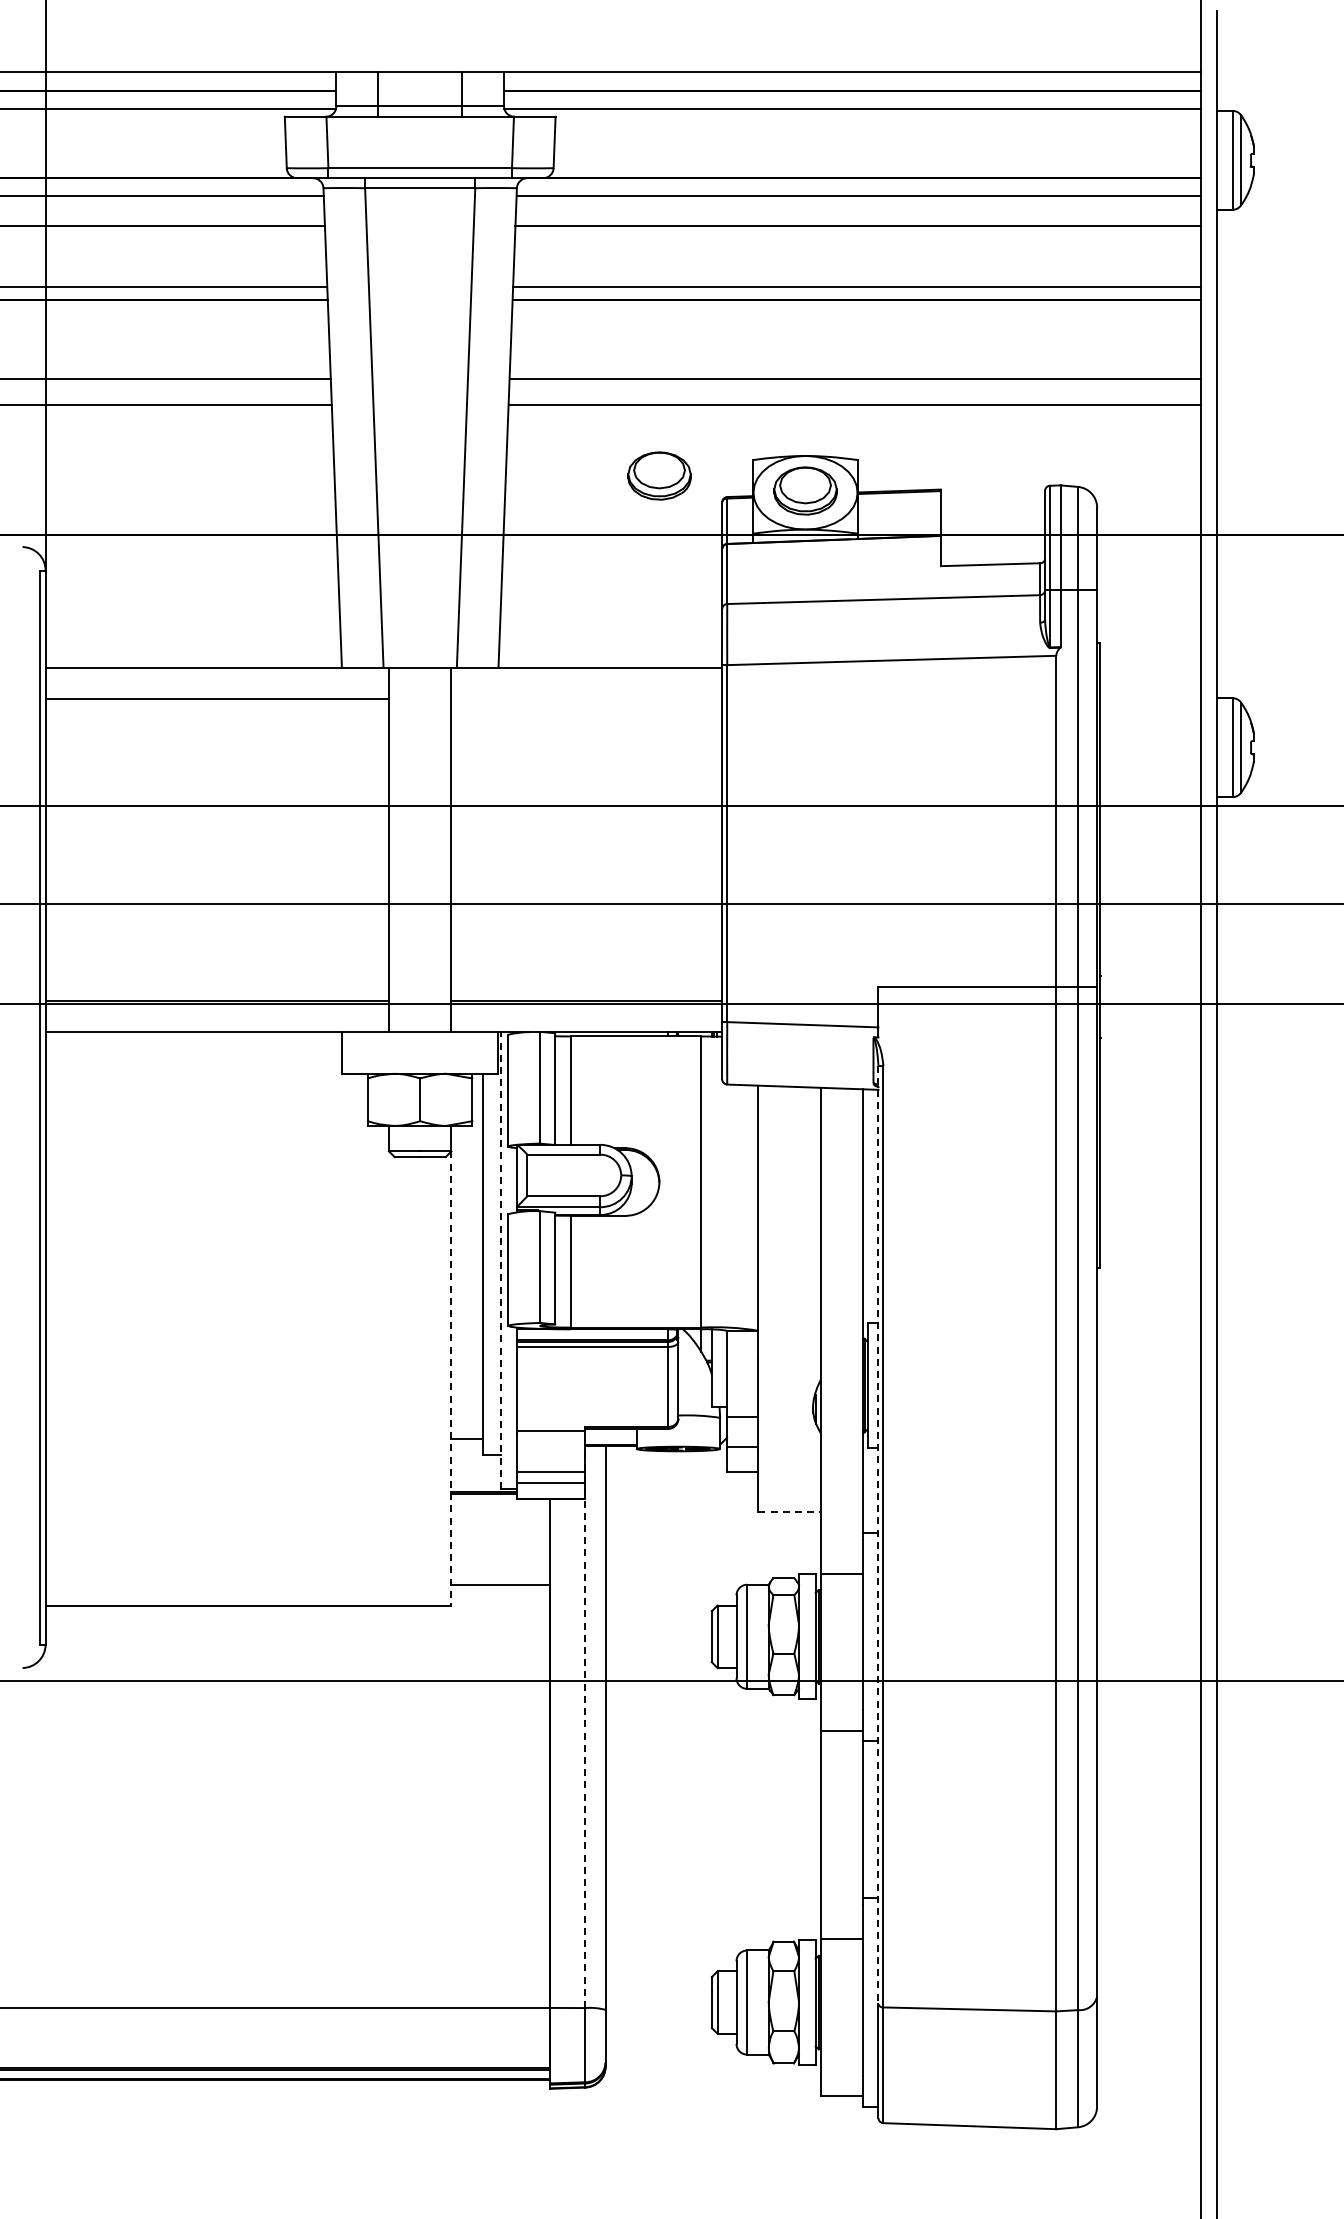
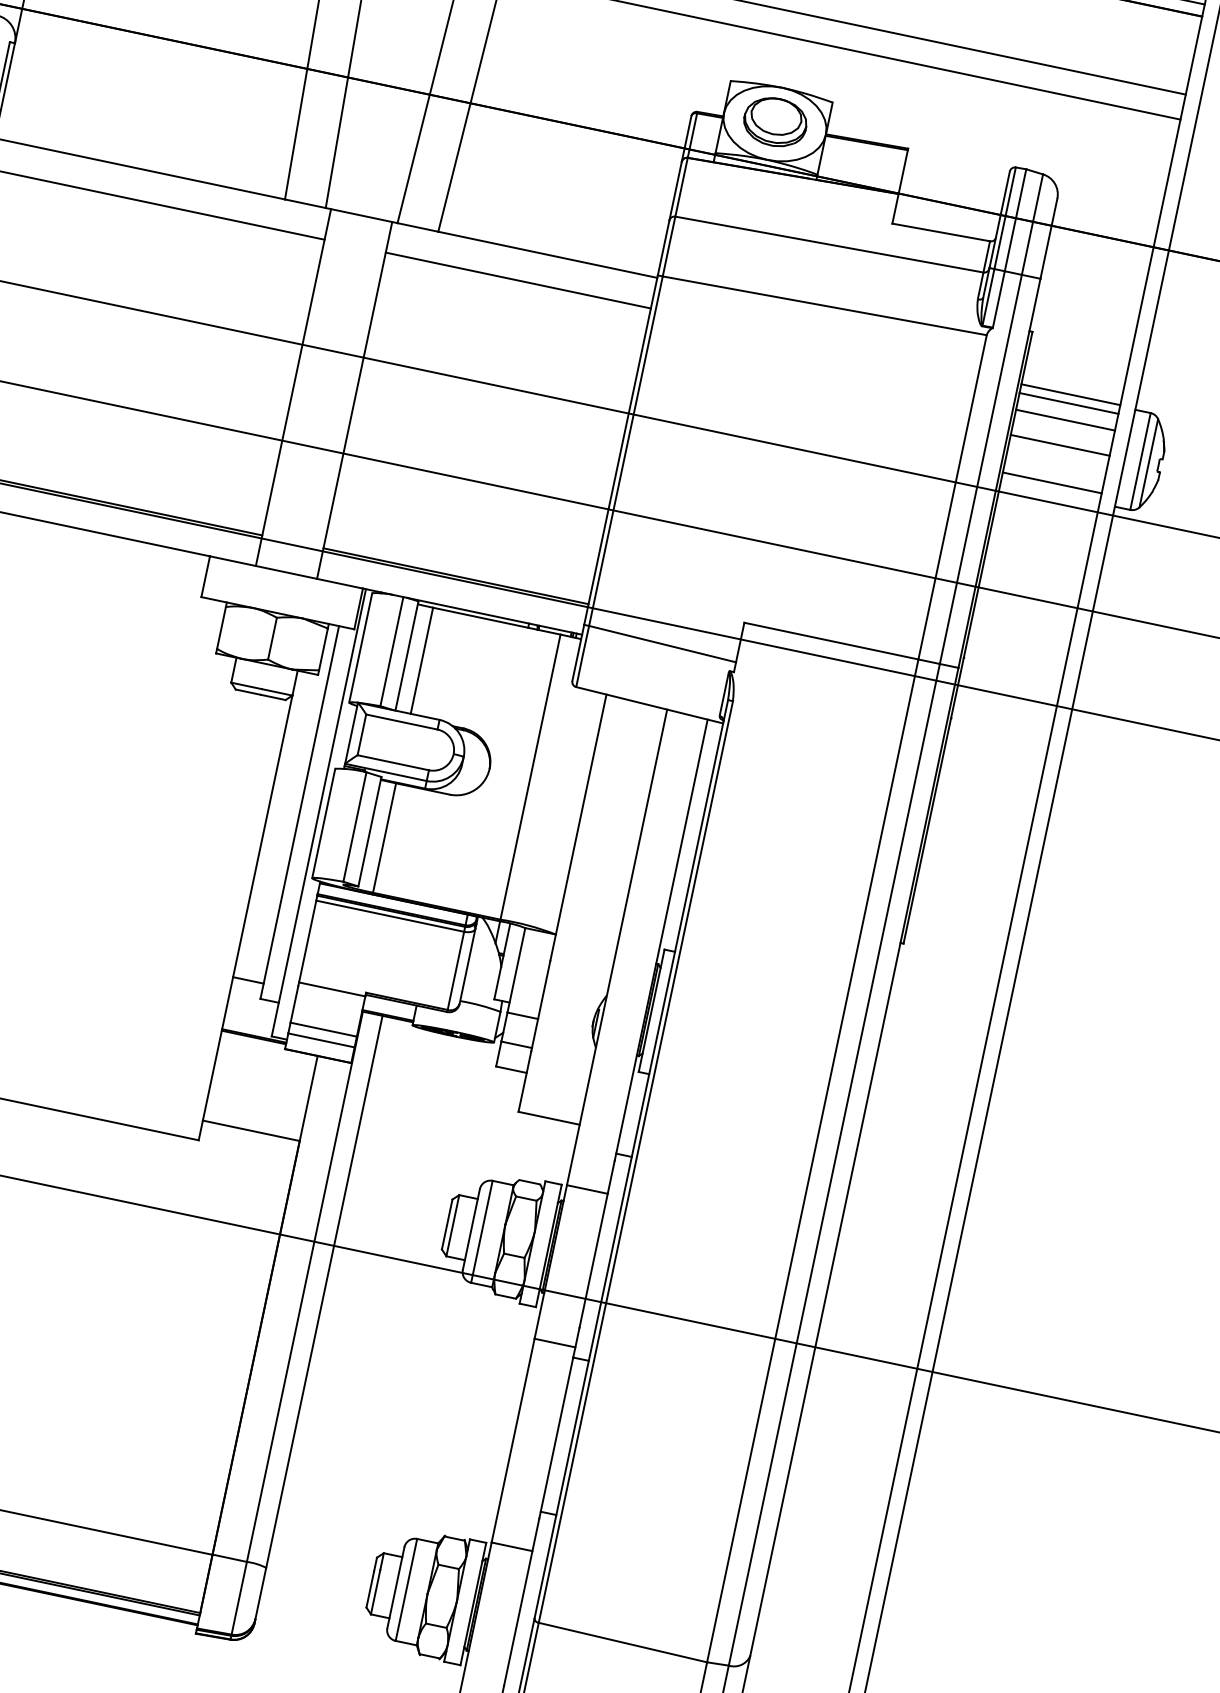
part: (659, 475) -> (635, 76), removed
line: (1150, 696) -> (1070, 394), added
line: (586, 698) -> (518, 280), added
line: (1150, 705) -> (1068, 403), added
line: (1150, 722) -> (1065, 419), added
line: (1150, 748) -> (1059, 445), added
line: (1150, 786) -> (1052, 482), added
line: (501, 1260) -> (318, 812), dashed -> solid
line: (451, 1378) -> (245, 917), dashed -> solid
line: (790, 1511) -> (550, 1118), dashed -> solid
line: (878, 1535) -> (631, 1159), dashed -> solid
line: (585, 1726) -> (305, 1286), dashed -> solid

